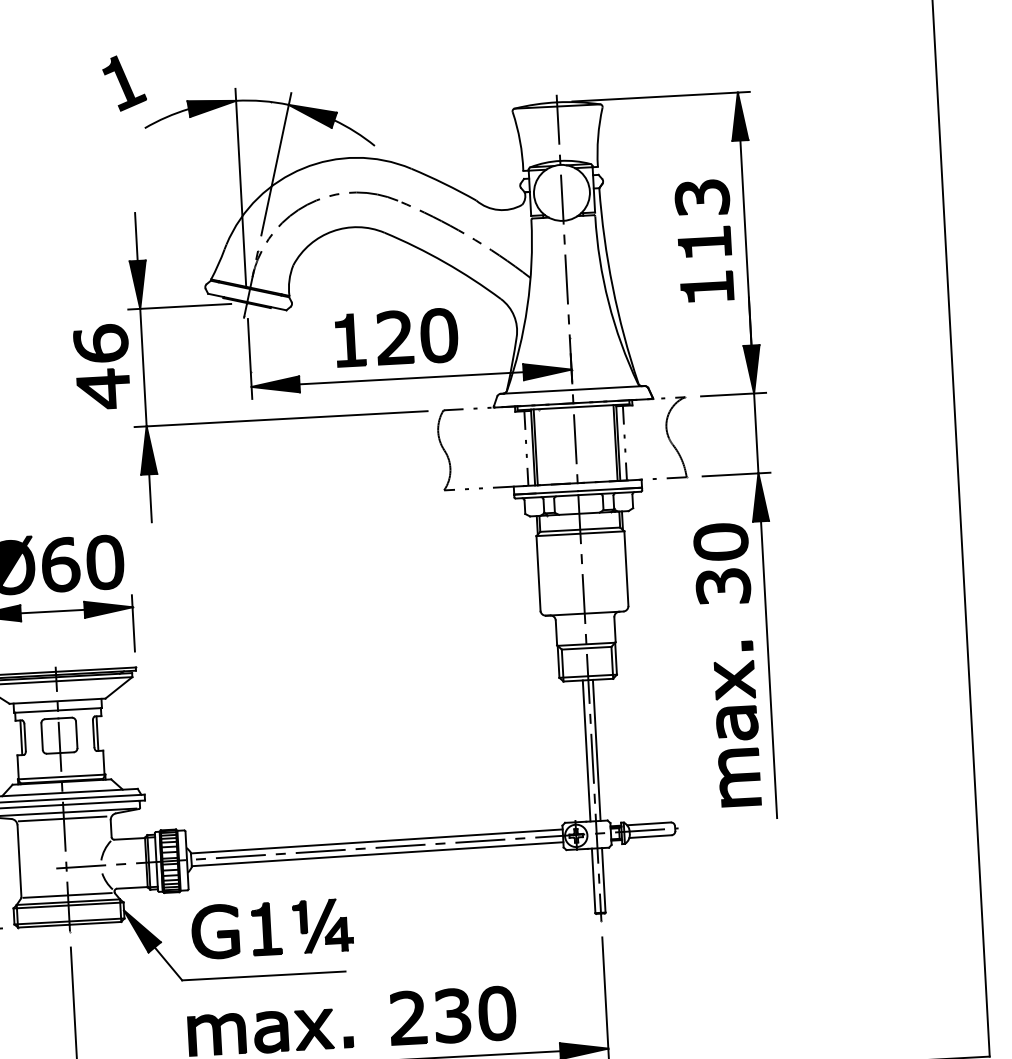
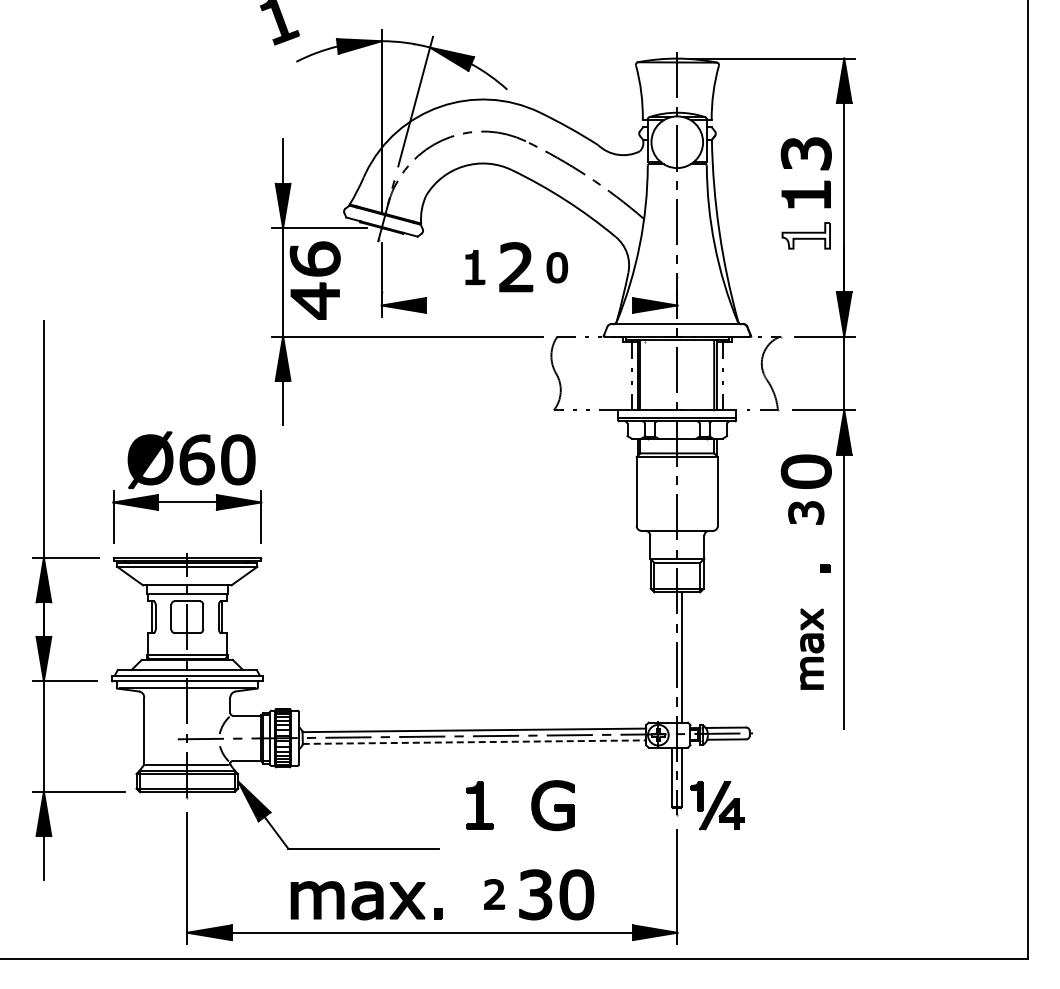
fill: (707, 286) -> (806, 235), removed
part: (439, 335) -> (557, 267), size x0.6
part: (350, 340) -> (475, 267), size x0.7
part: (101, 366) -> (314, 280), moved
line: (411, 378) -> (529, 305), removed
part: (722, 586) -> (805, 512), size x0.7
part: (736, 733) -> (811, 648), size x0.6
line: (586, 750) -> (672, 657), removed
line: (61, 818) -> (185, 693), removed
line: (377, 854) -> (474, 742), solid -> dashed
part: (322, 925) -> (717, 805), moved
part: (266, 928) -> (479, 805), moved
part: (214, 931) -> (552, 805), moved
part: (408, 1017) -> (494, 894), size x0.6

